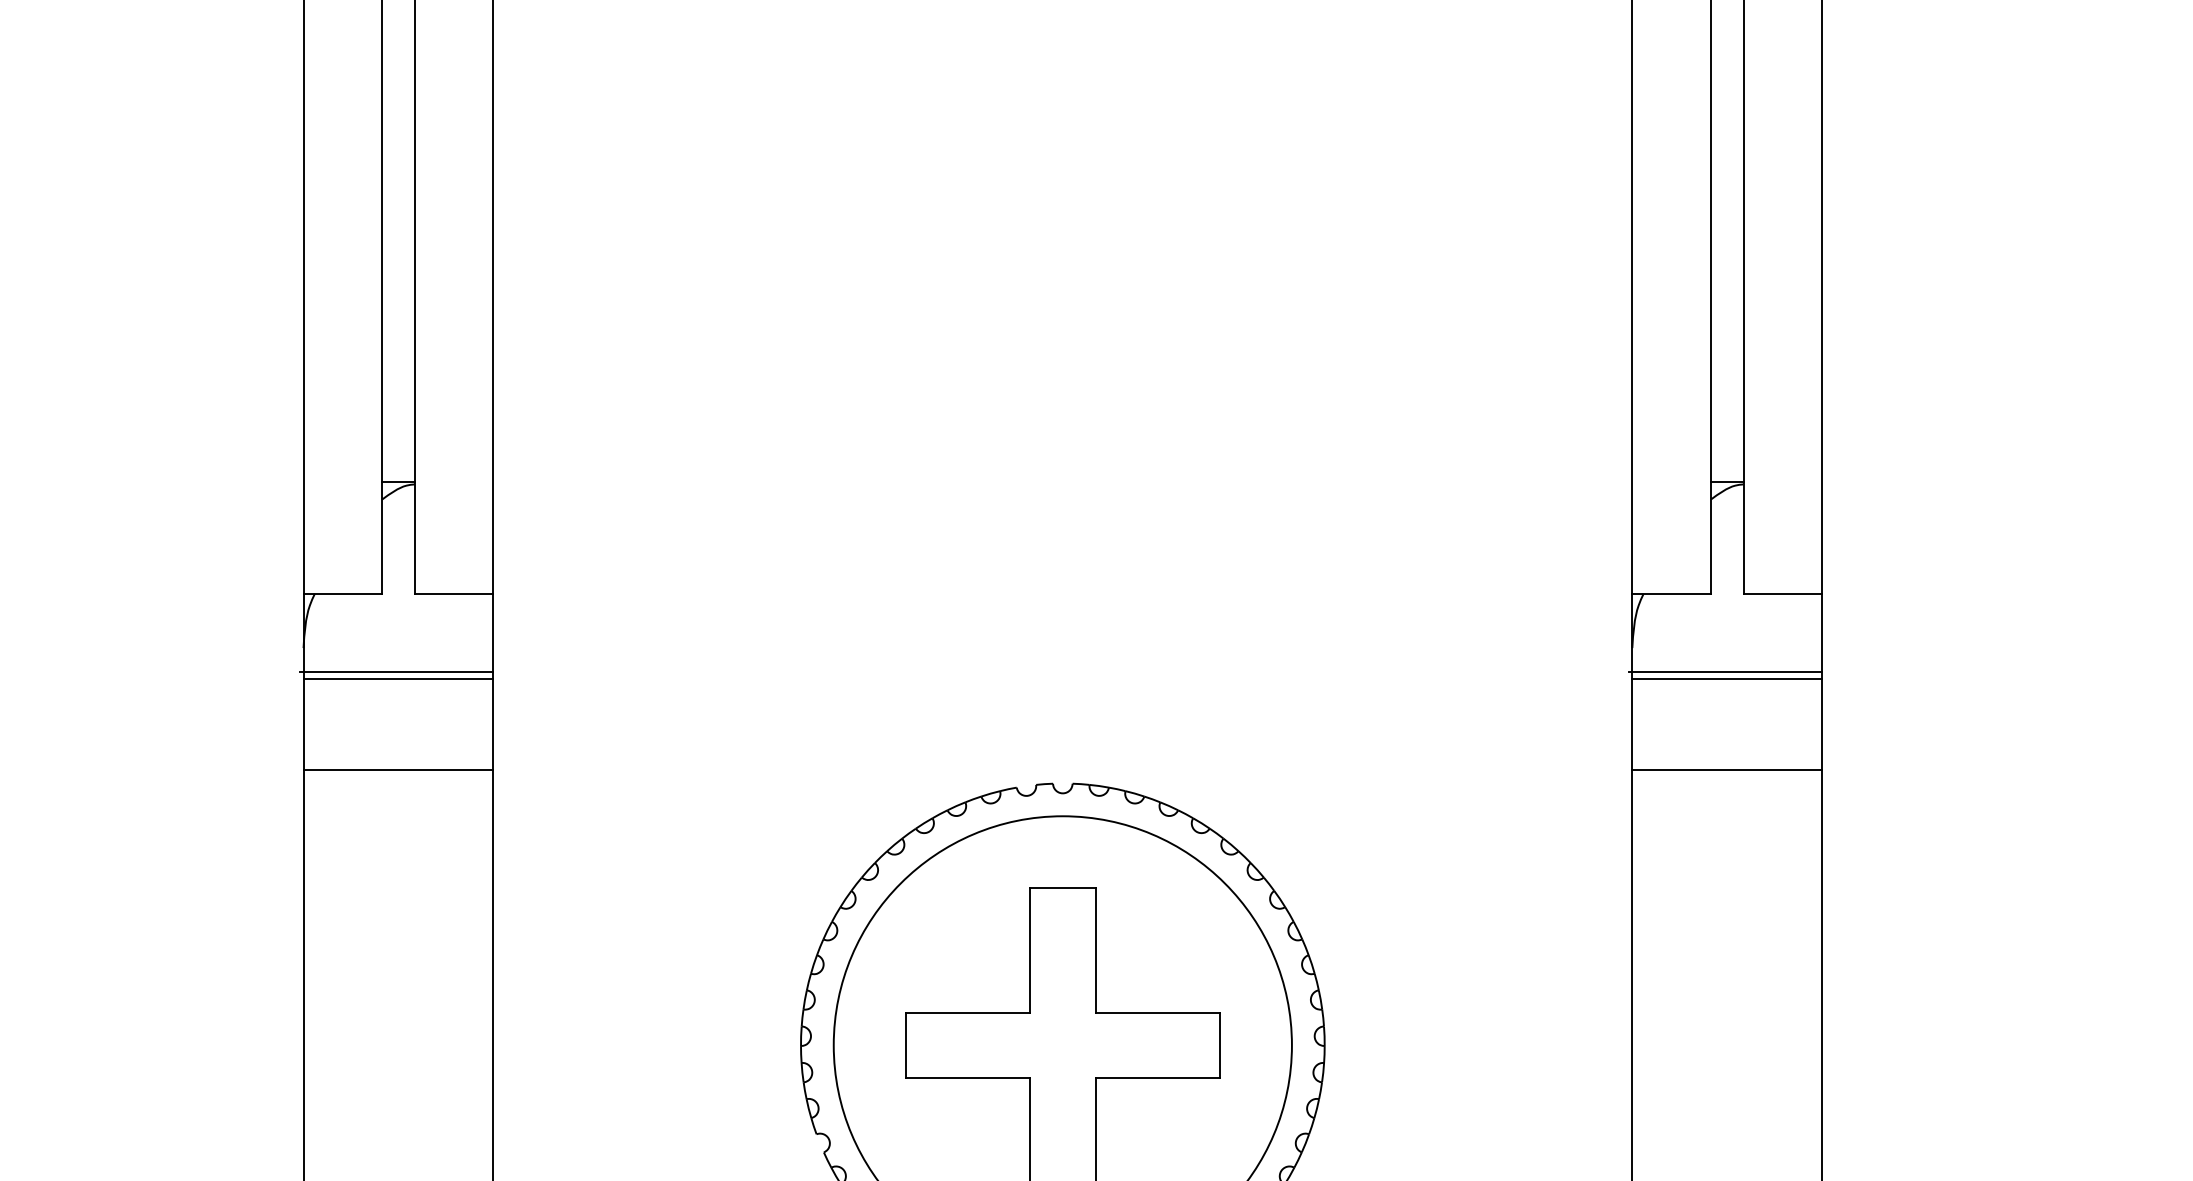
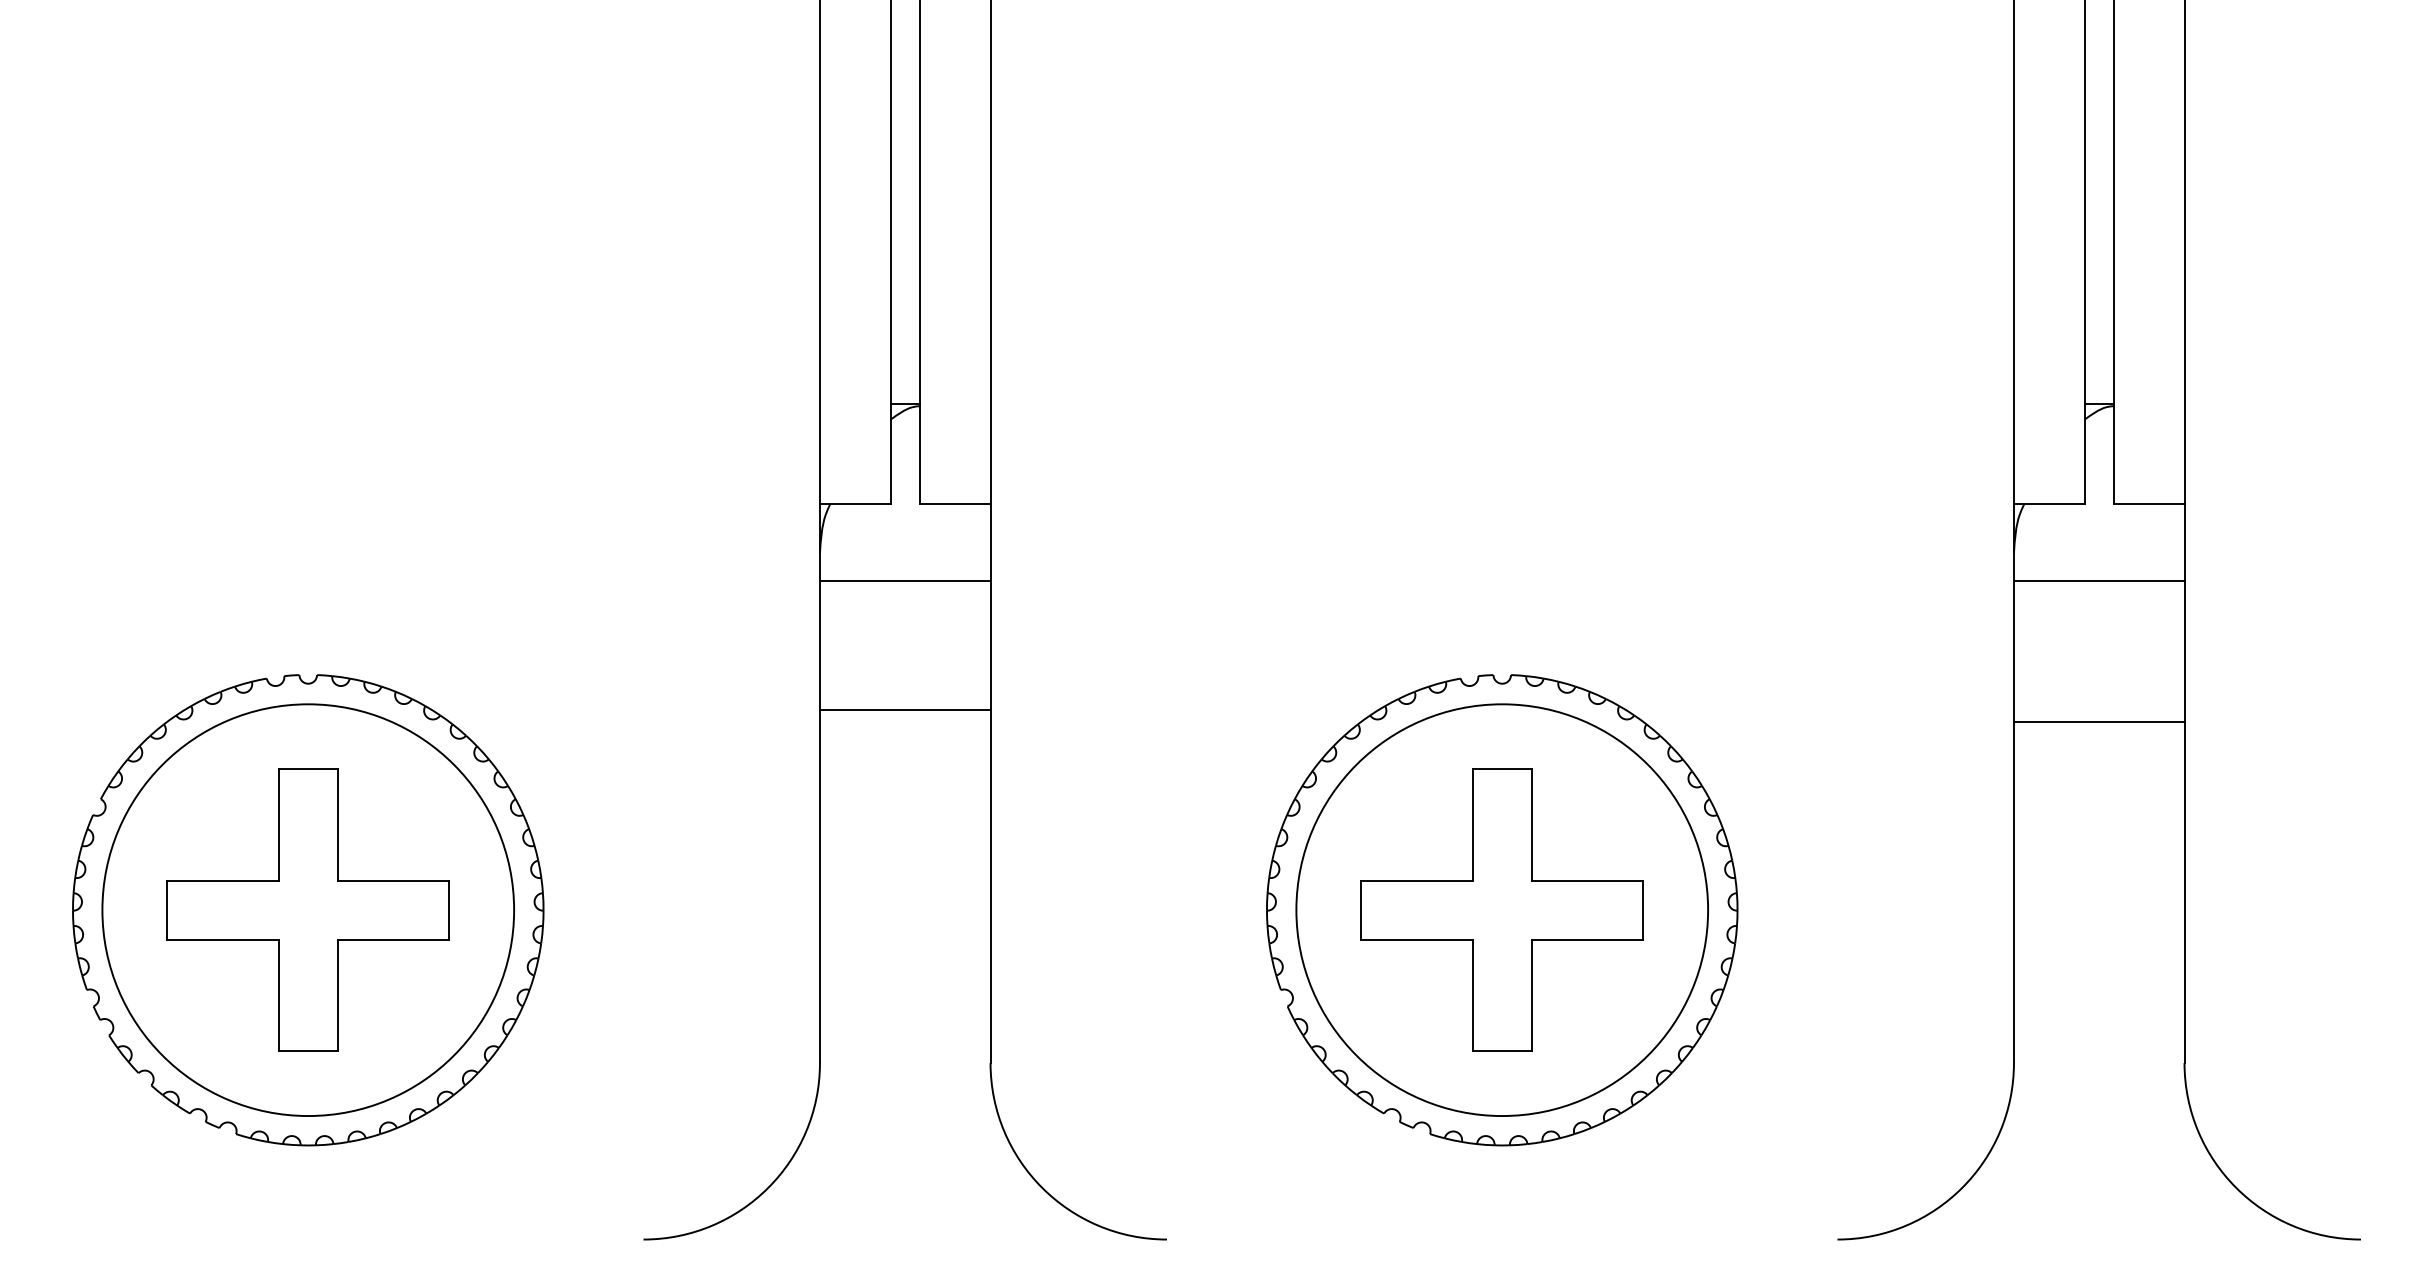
line: (396, 671) -> (903, 574), removed
line: (1725, 671) -> (2097, 574), removed
line: (397, 770) -> (904, 710), moved
line: (1726, 770) -> (2098, 722), moved

